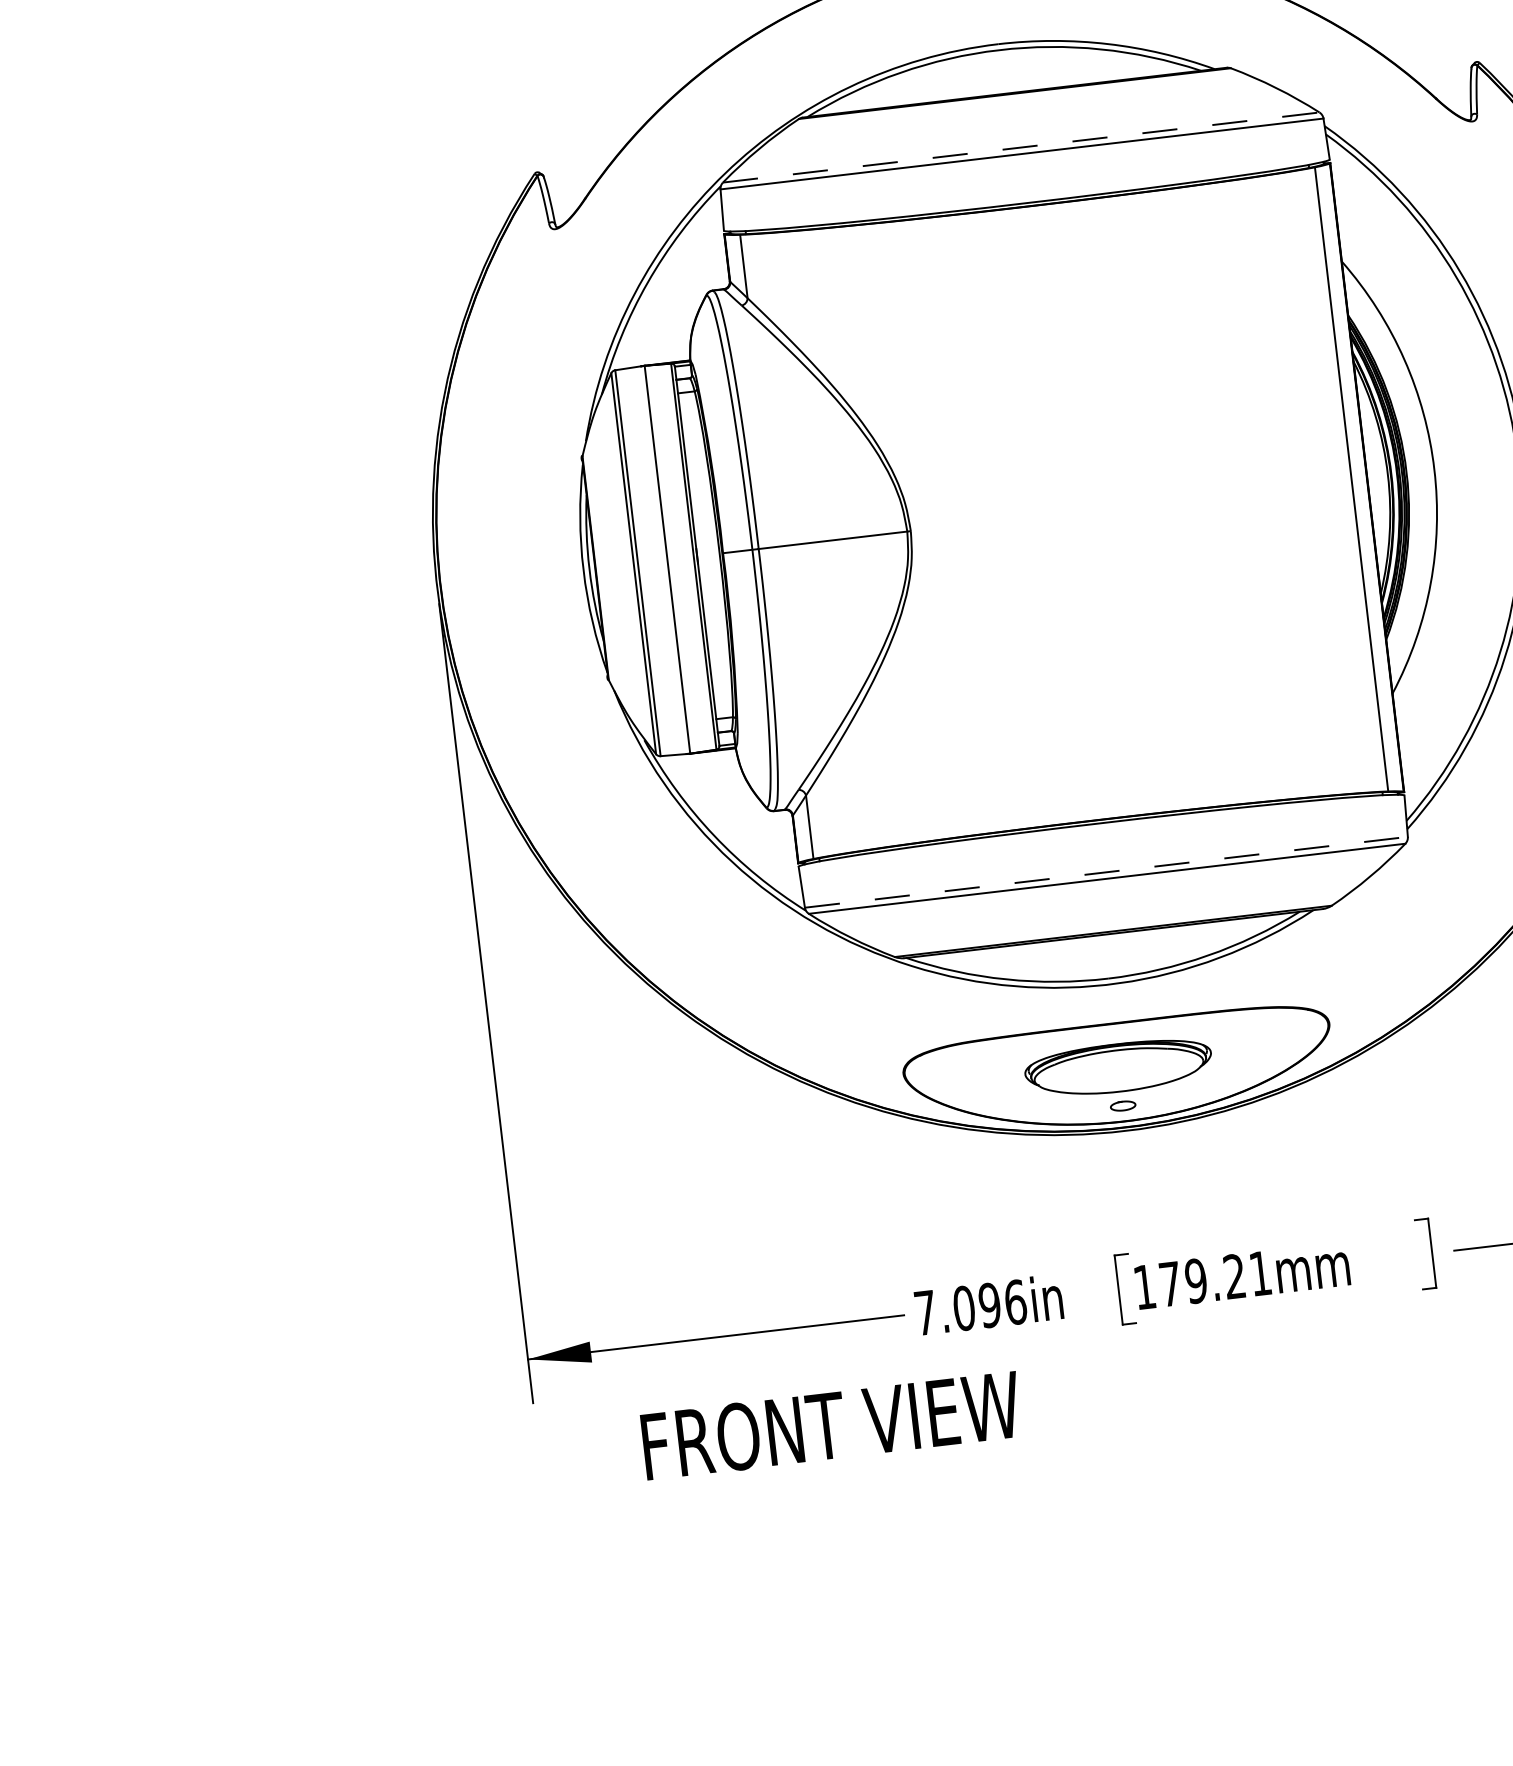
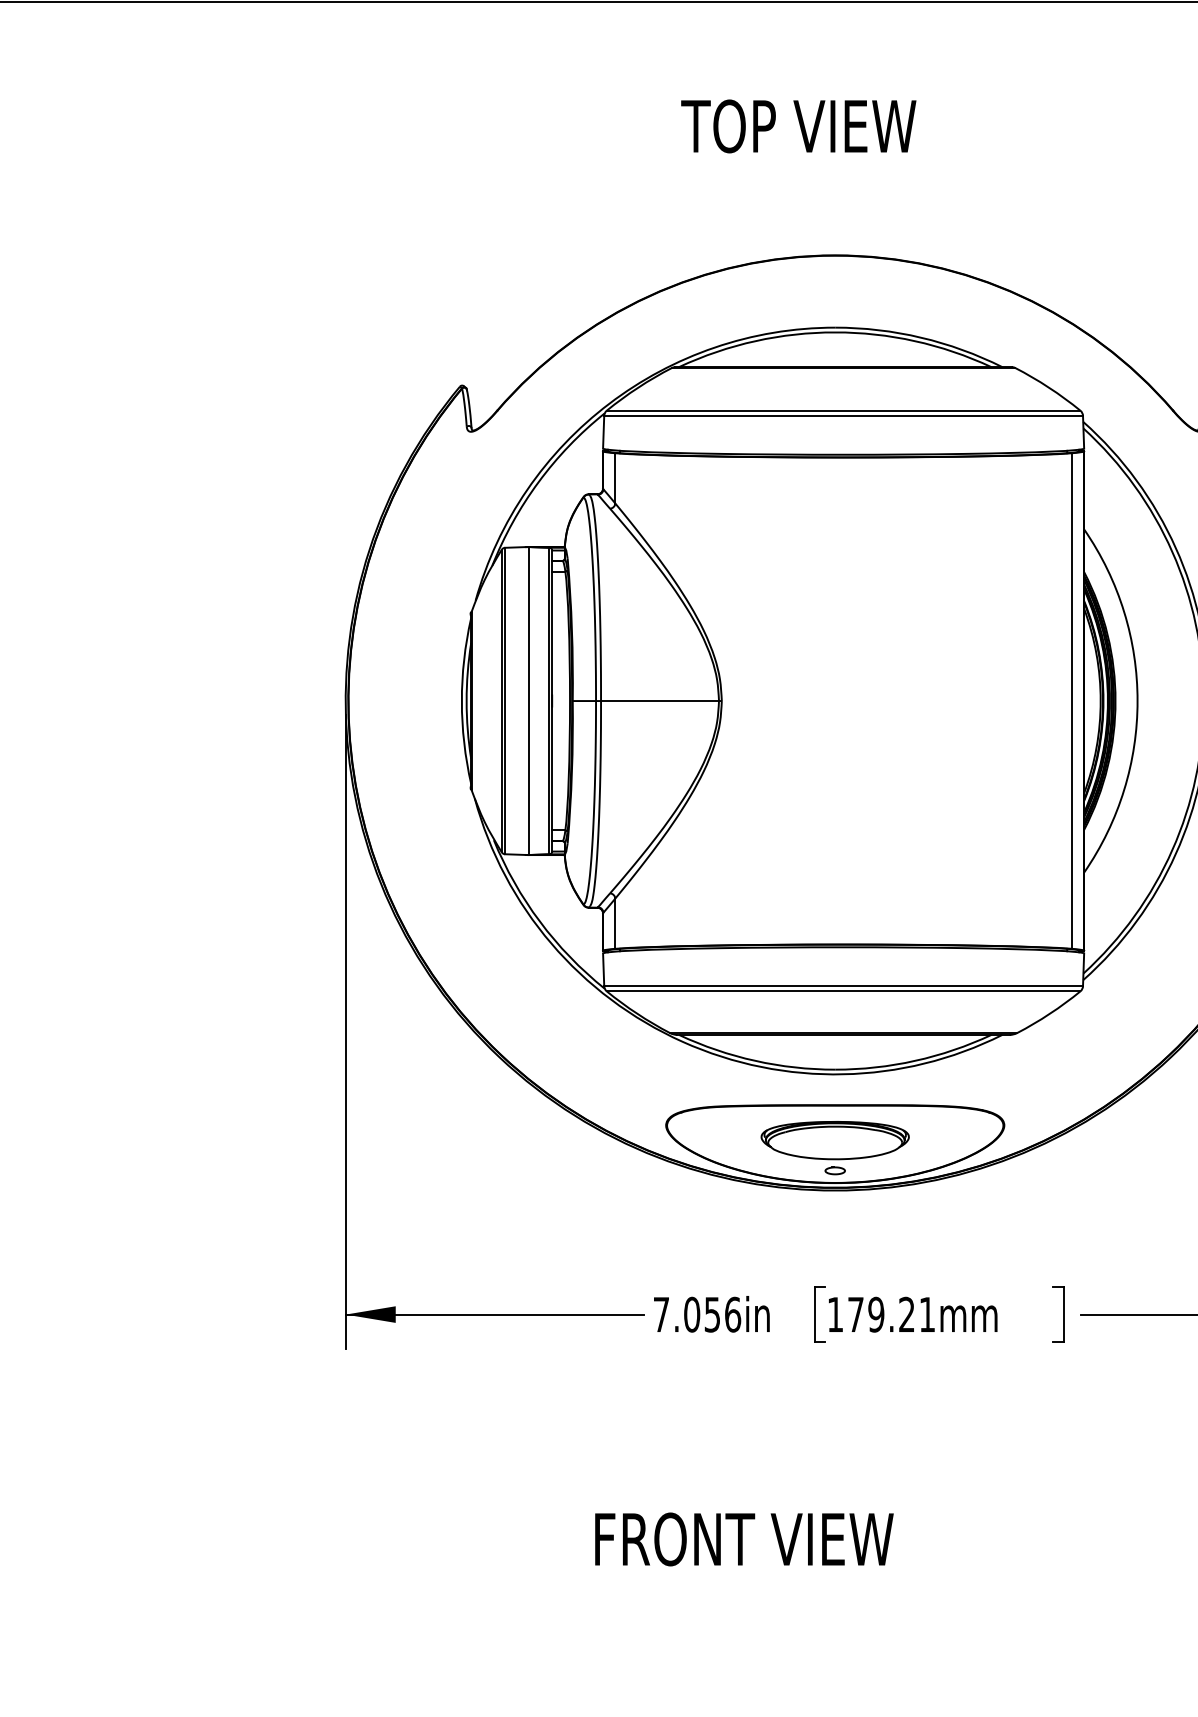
line: (1021, 147) -> (843, 410), dashed -> solid
line: (1107, 872) -> (844, 986), dashed -> solid
text: (989, 1305) -> (712, 1314), 7.096in -> 7.056in
text: (831, 1425) -> (744, 1539), moved

